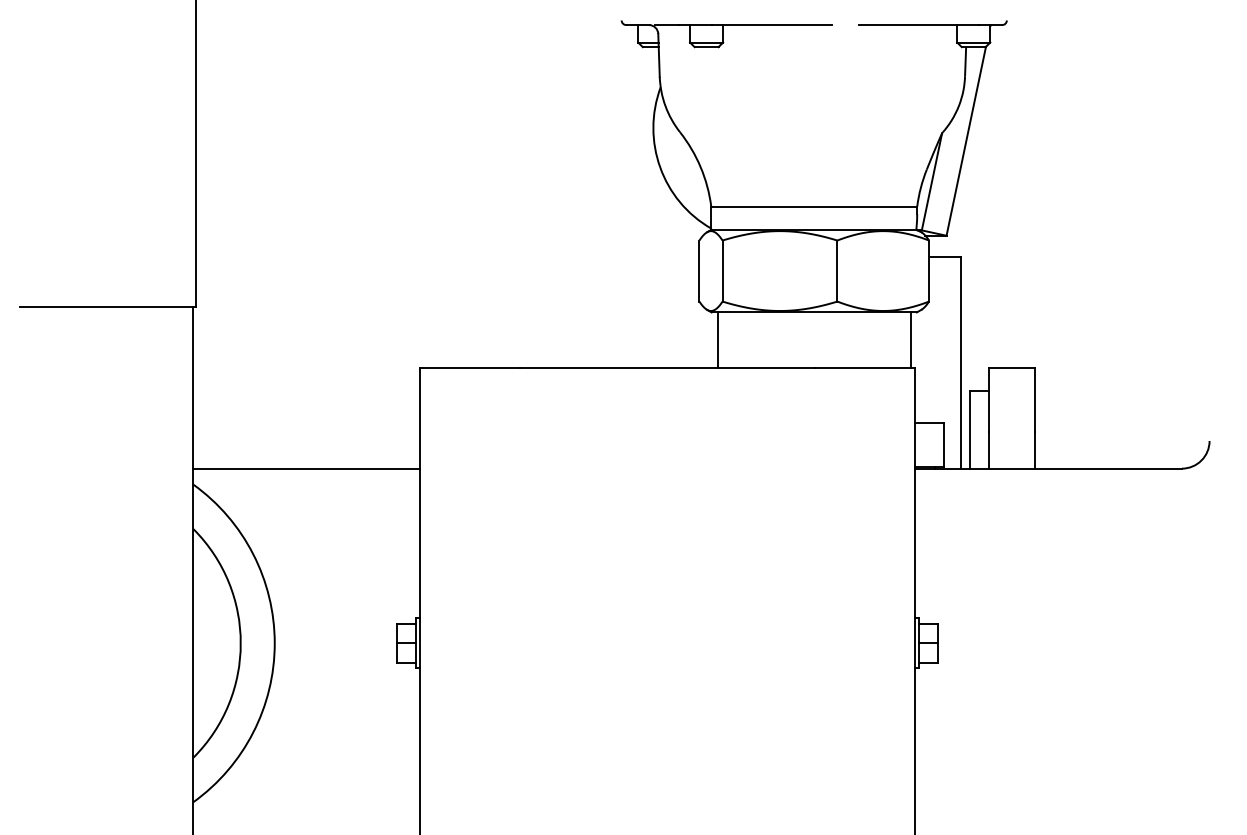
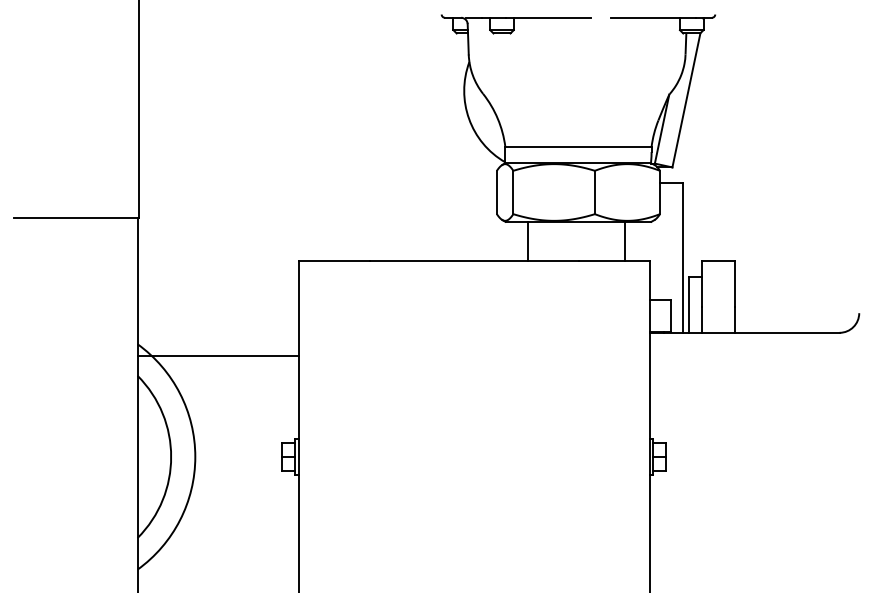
line: (717, 339) -> (528, 241), moved
line: (910, 339) -> (624, 241), moved
line: (306, 468) -> (217, 356), moved

